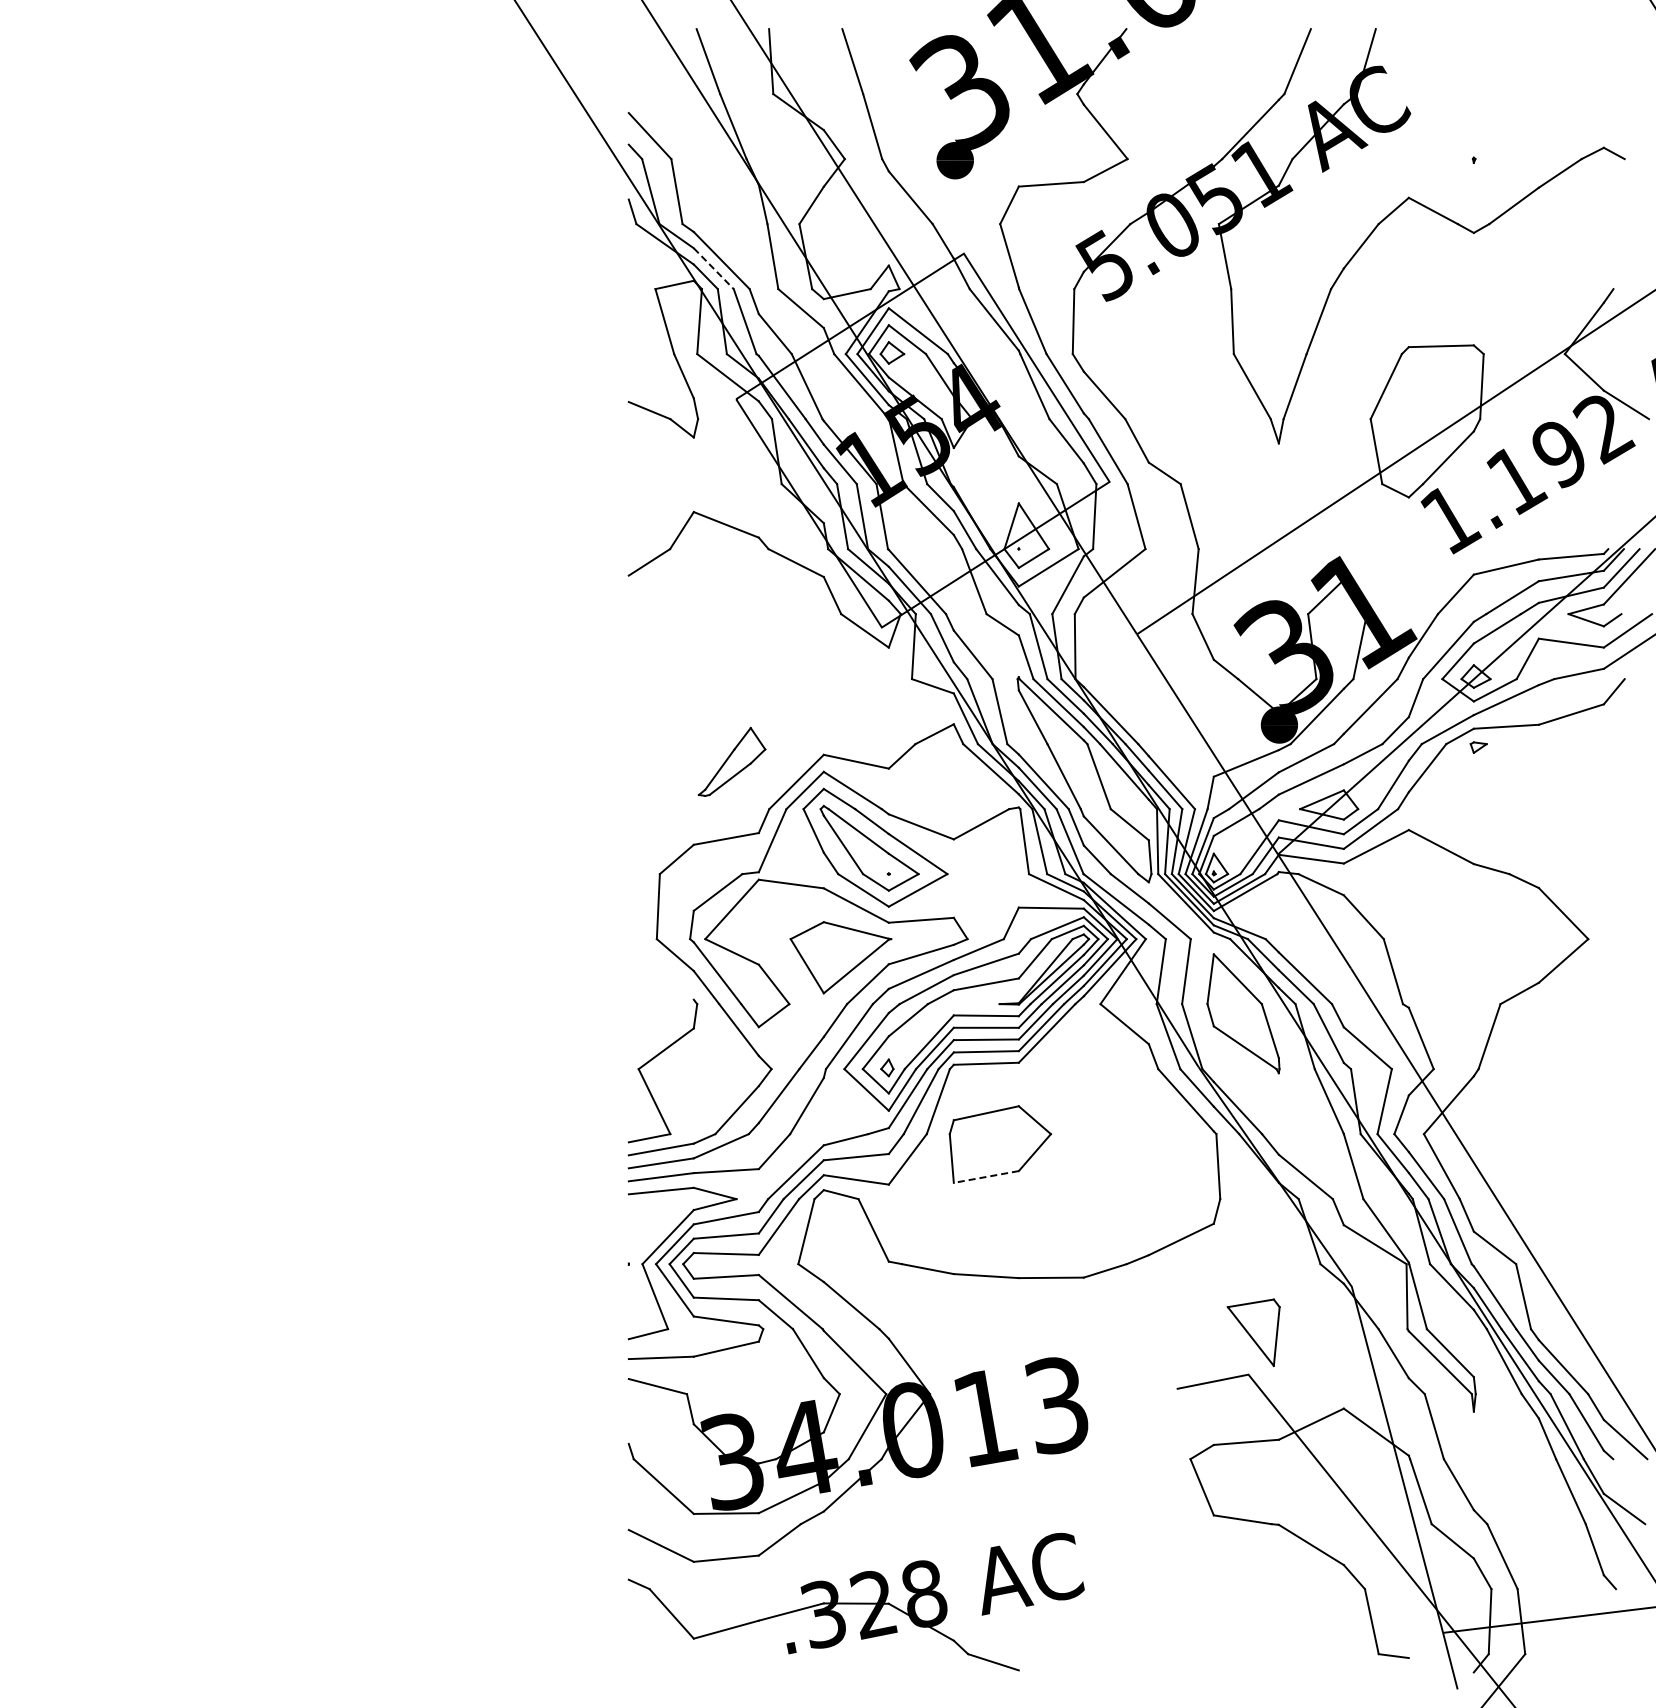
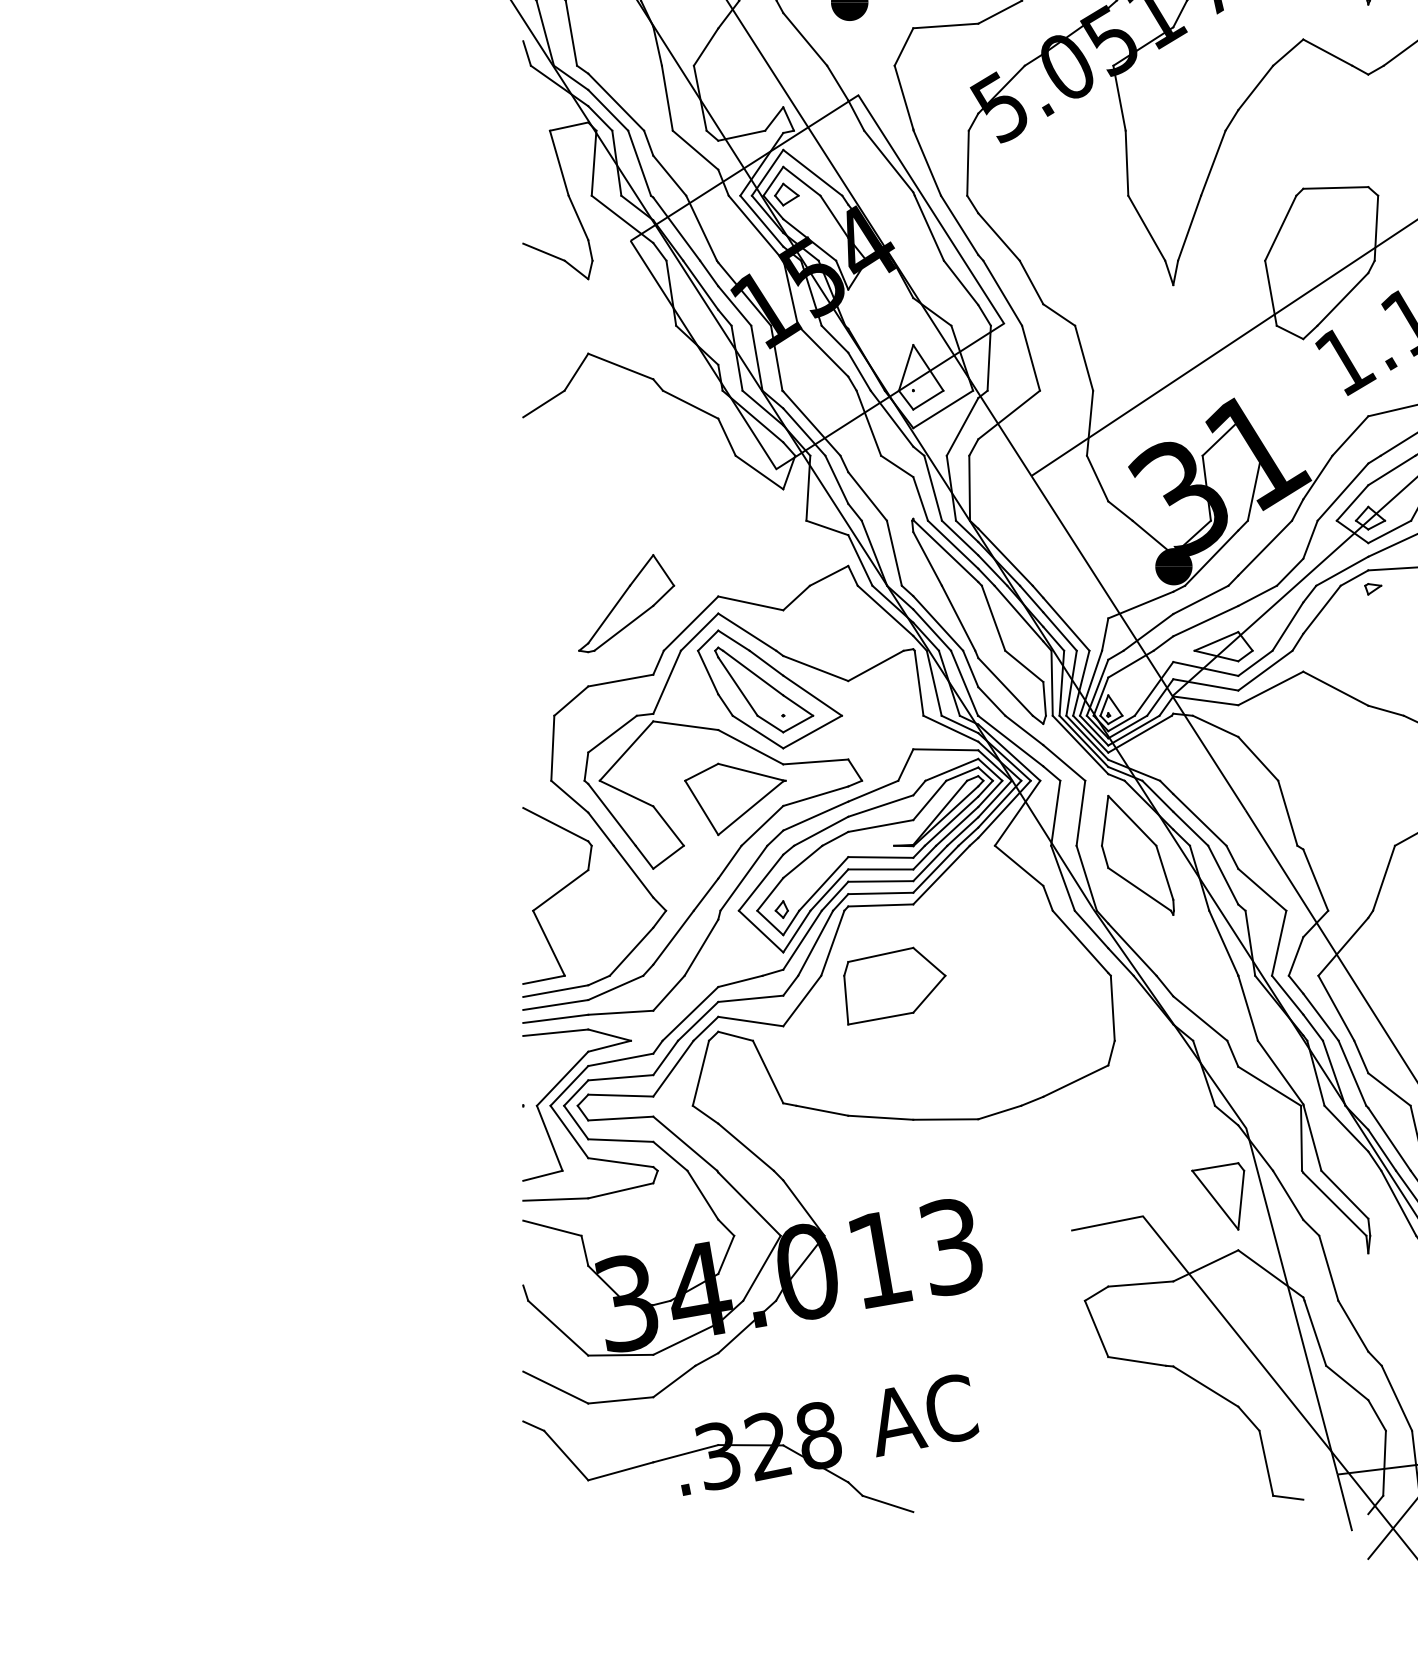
line: (713, 268) -> (607, 110), dashed -> solid
part: (731, 761) -> (625, 603), size x1.43
line: (660, 982) -> (554, 824), added
line: (985, 1177) -> (879, 1019), dashed -> solid
part: (1253, 1332) -> (1217, 1196), moved

